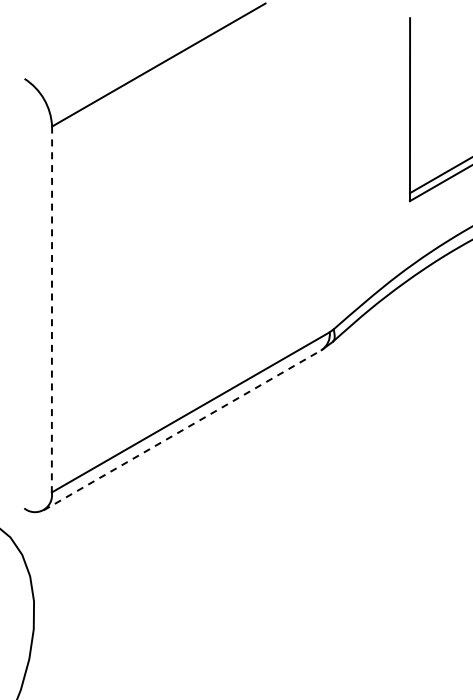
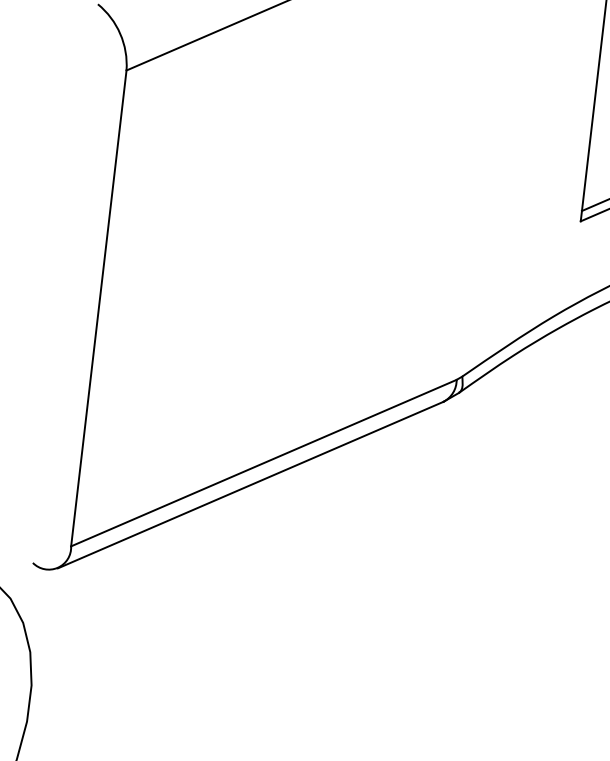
line: (51, 309) -> (98, 308), dashed -> solid
line: (183, 429) -> (251, 484), dashed -> solid

